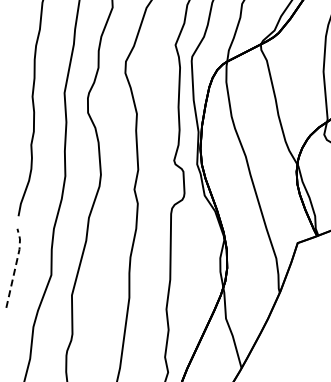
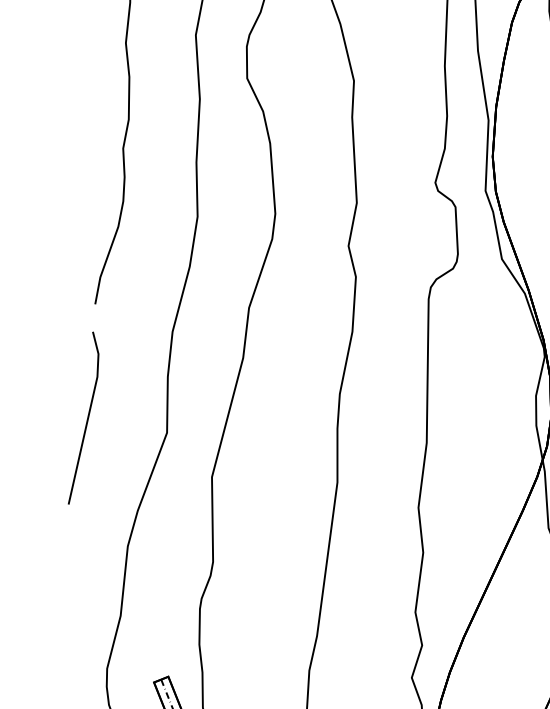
line: (15, 266) -> (88, 414), dashed -> solid

